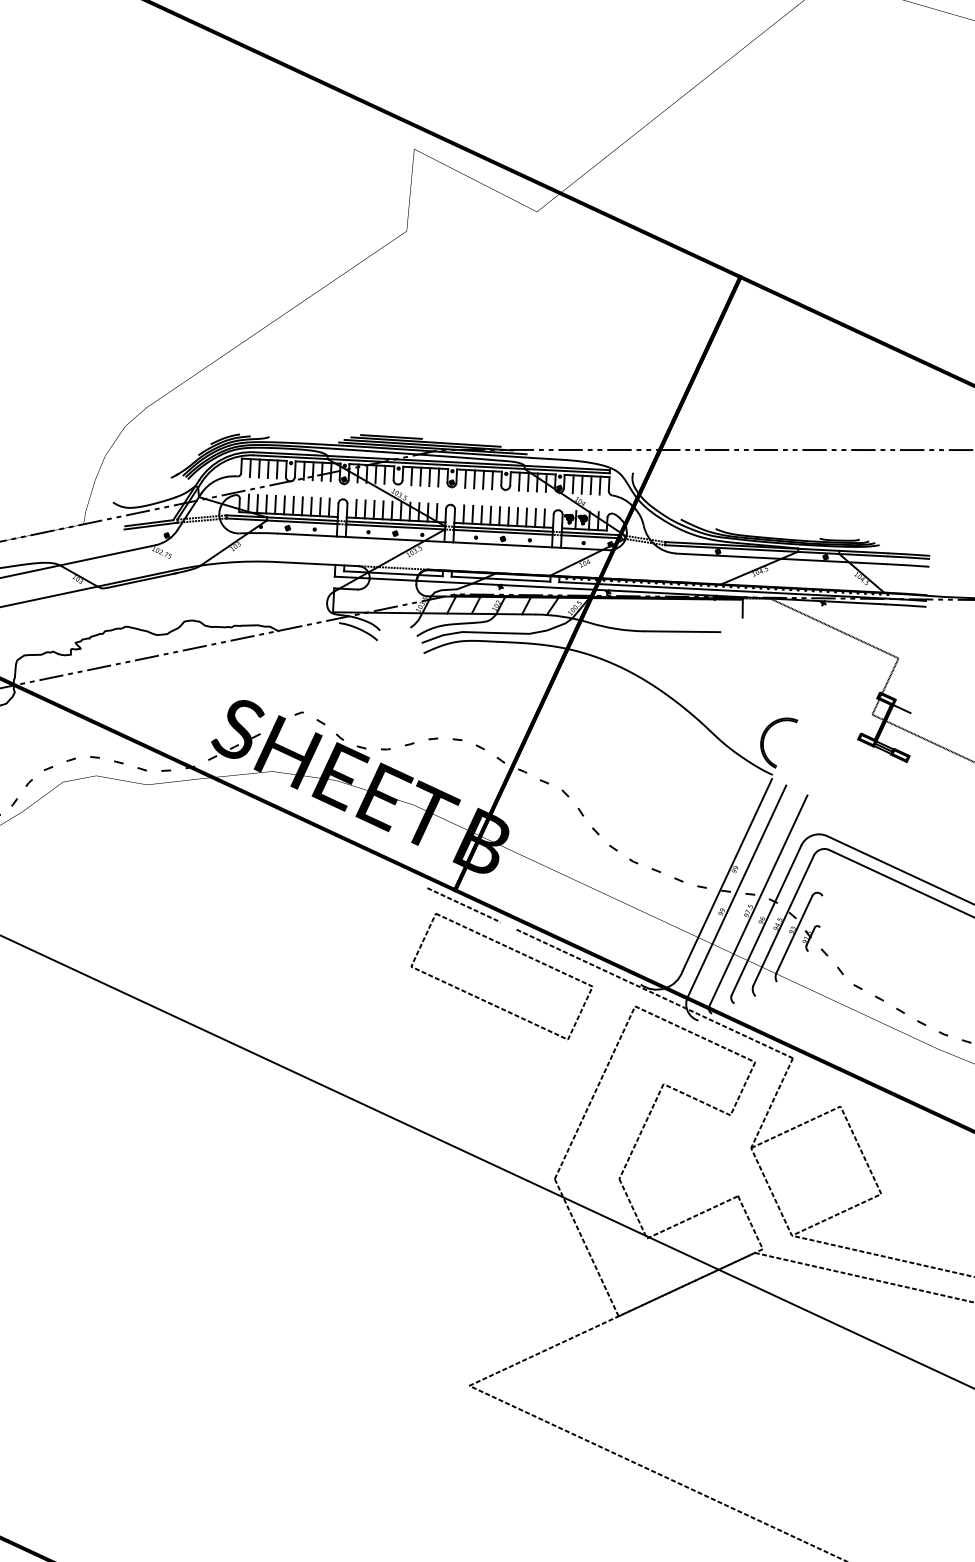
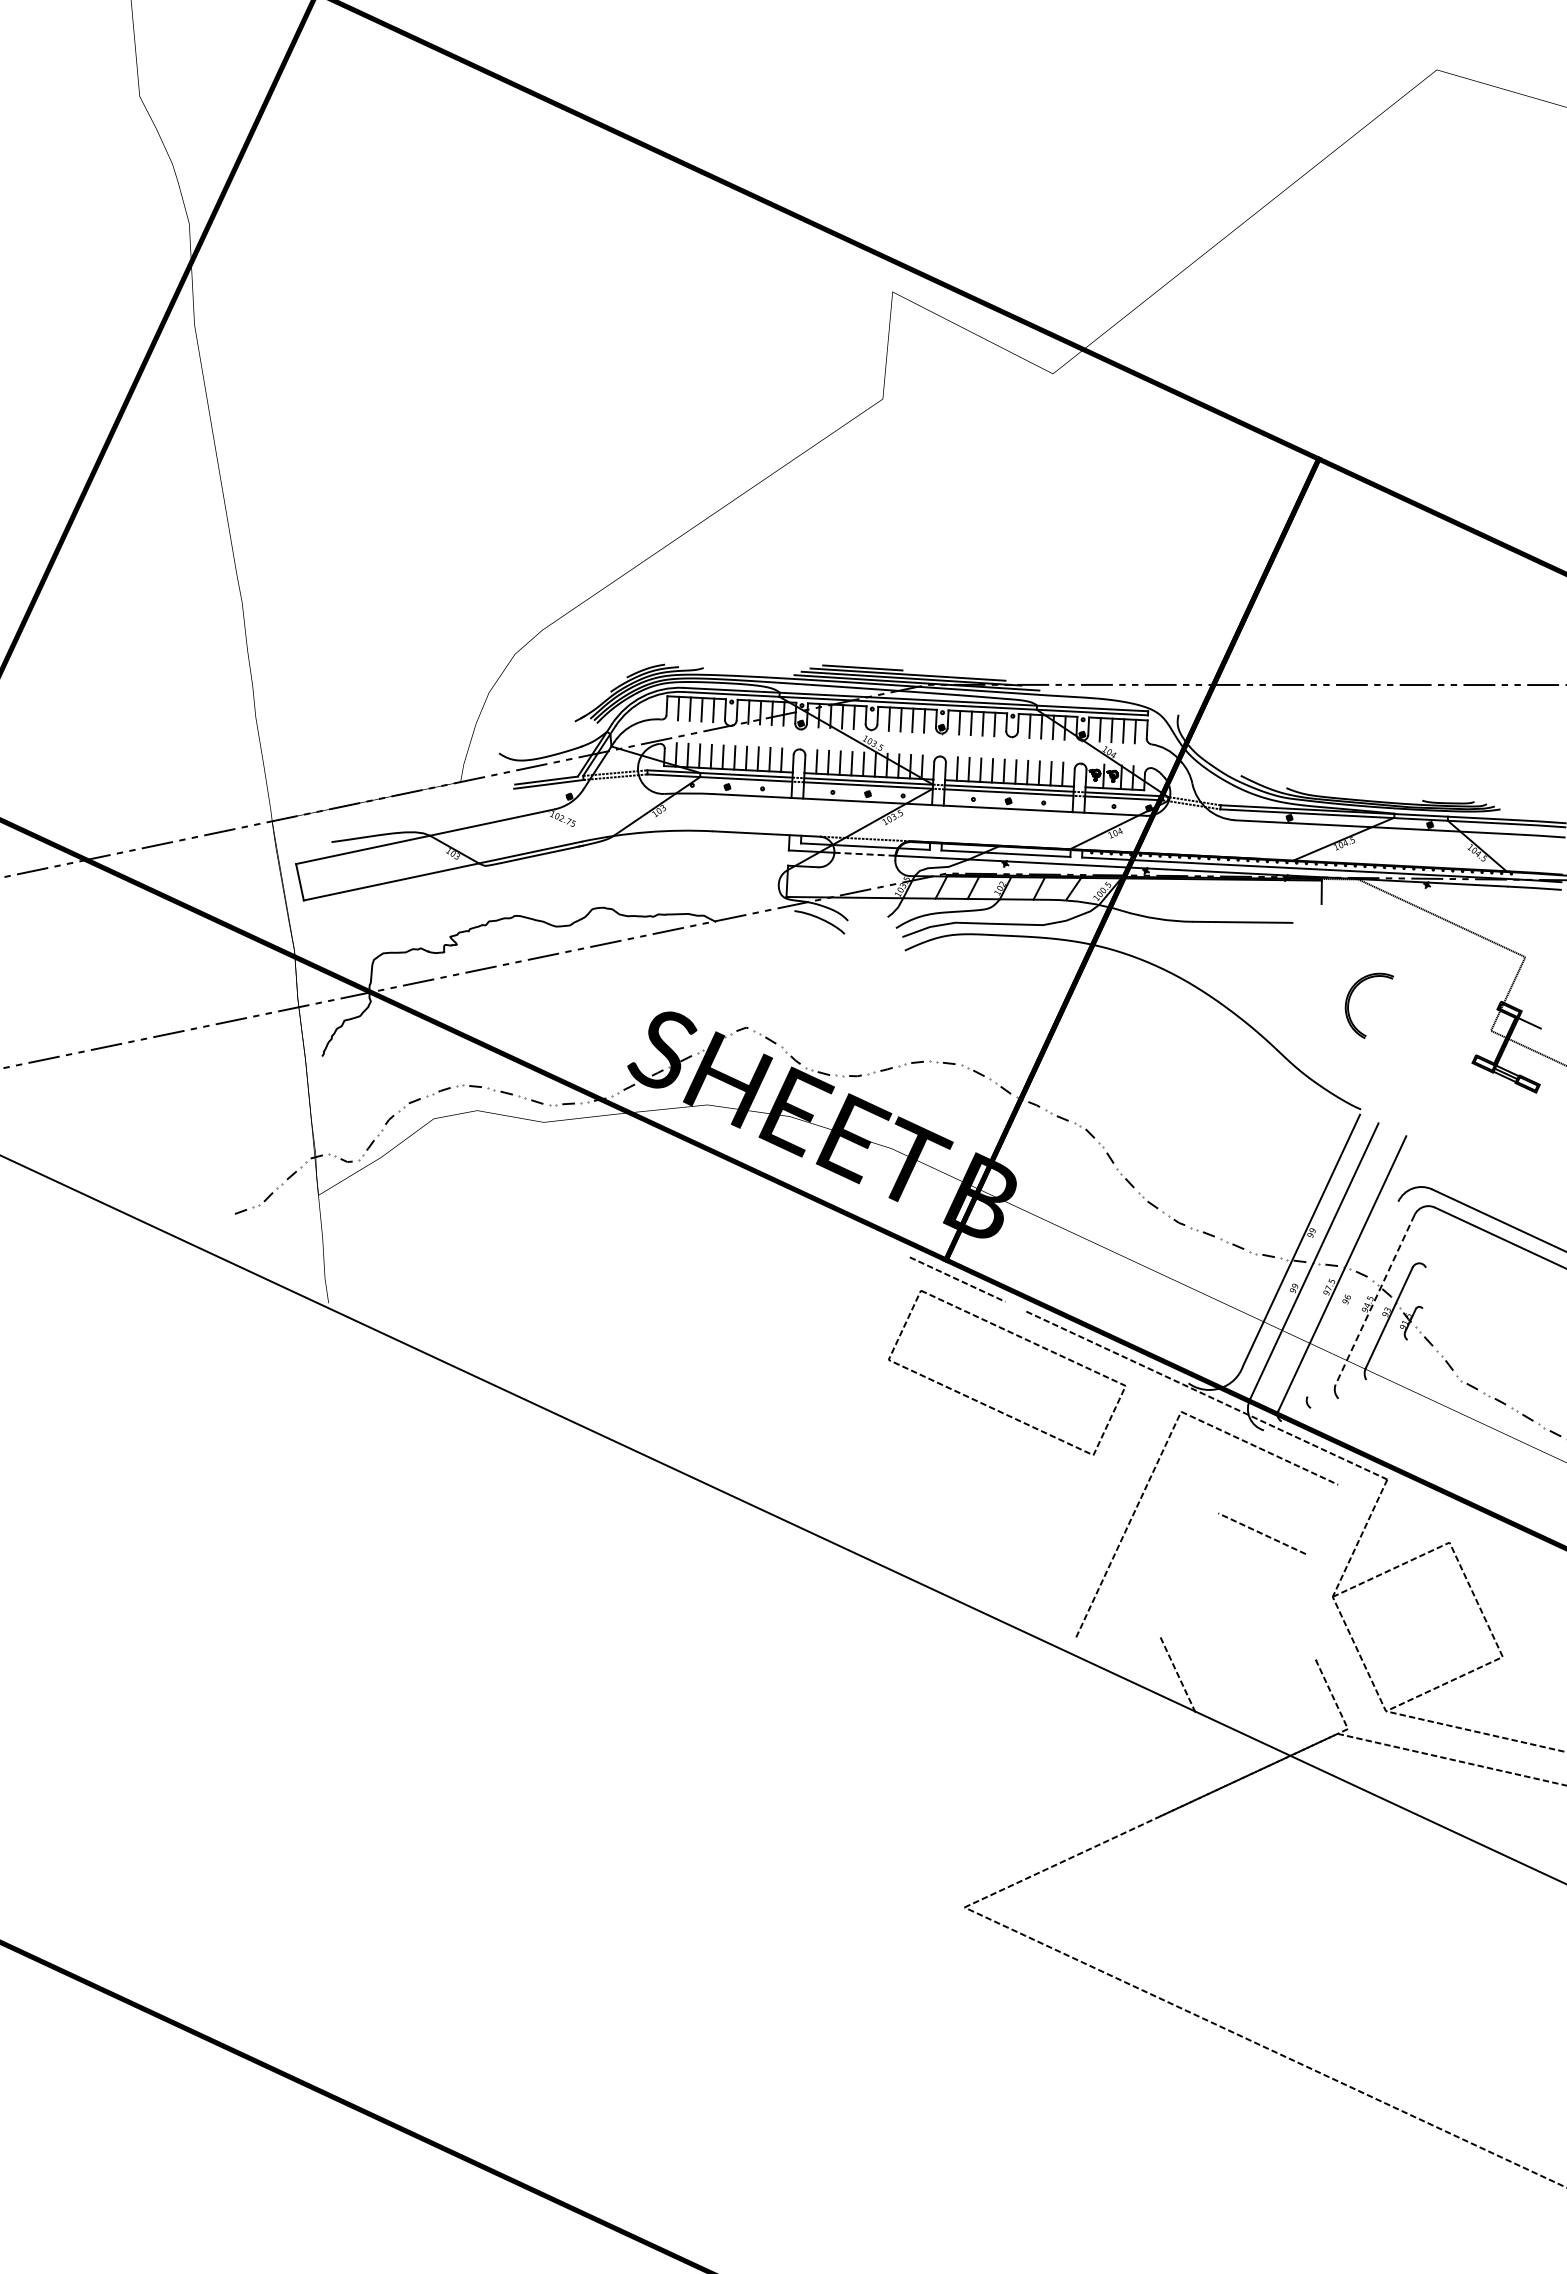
line: (393, 579) -> (865, 854), solid -> dashed
part: (763, 742) -> (1349, 1004), moved
line: (766, 920) -> (1352, 1299), removed
line: (783, 920) -> (1375, 1299), solid -> dashed
line: (742, 1088) -> (1321, 1519), removed
line: (641, 1131) -> (1189, 1575), removed
line: (692, 1217) -> (1255, 1687), removed
line: (586, 1247) -> (1117, 1726), removed

